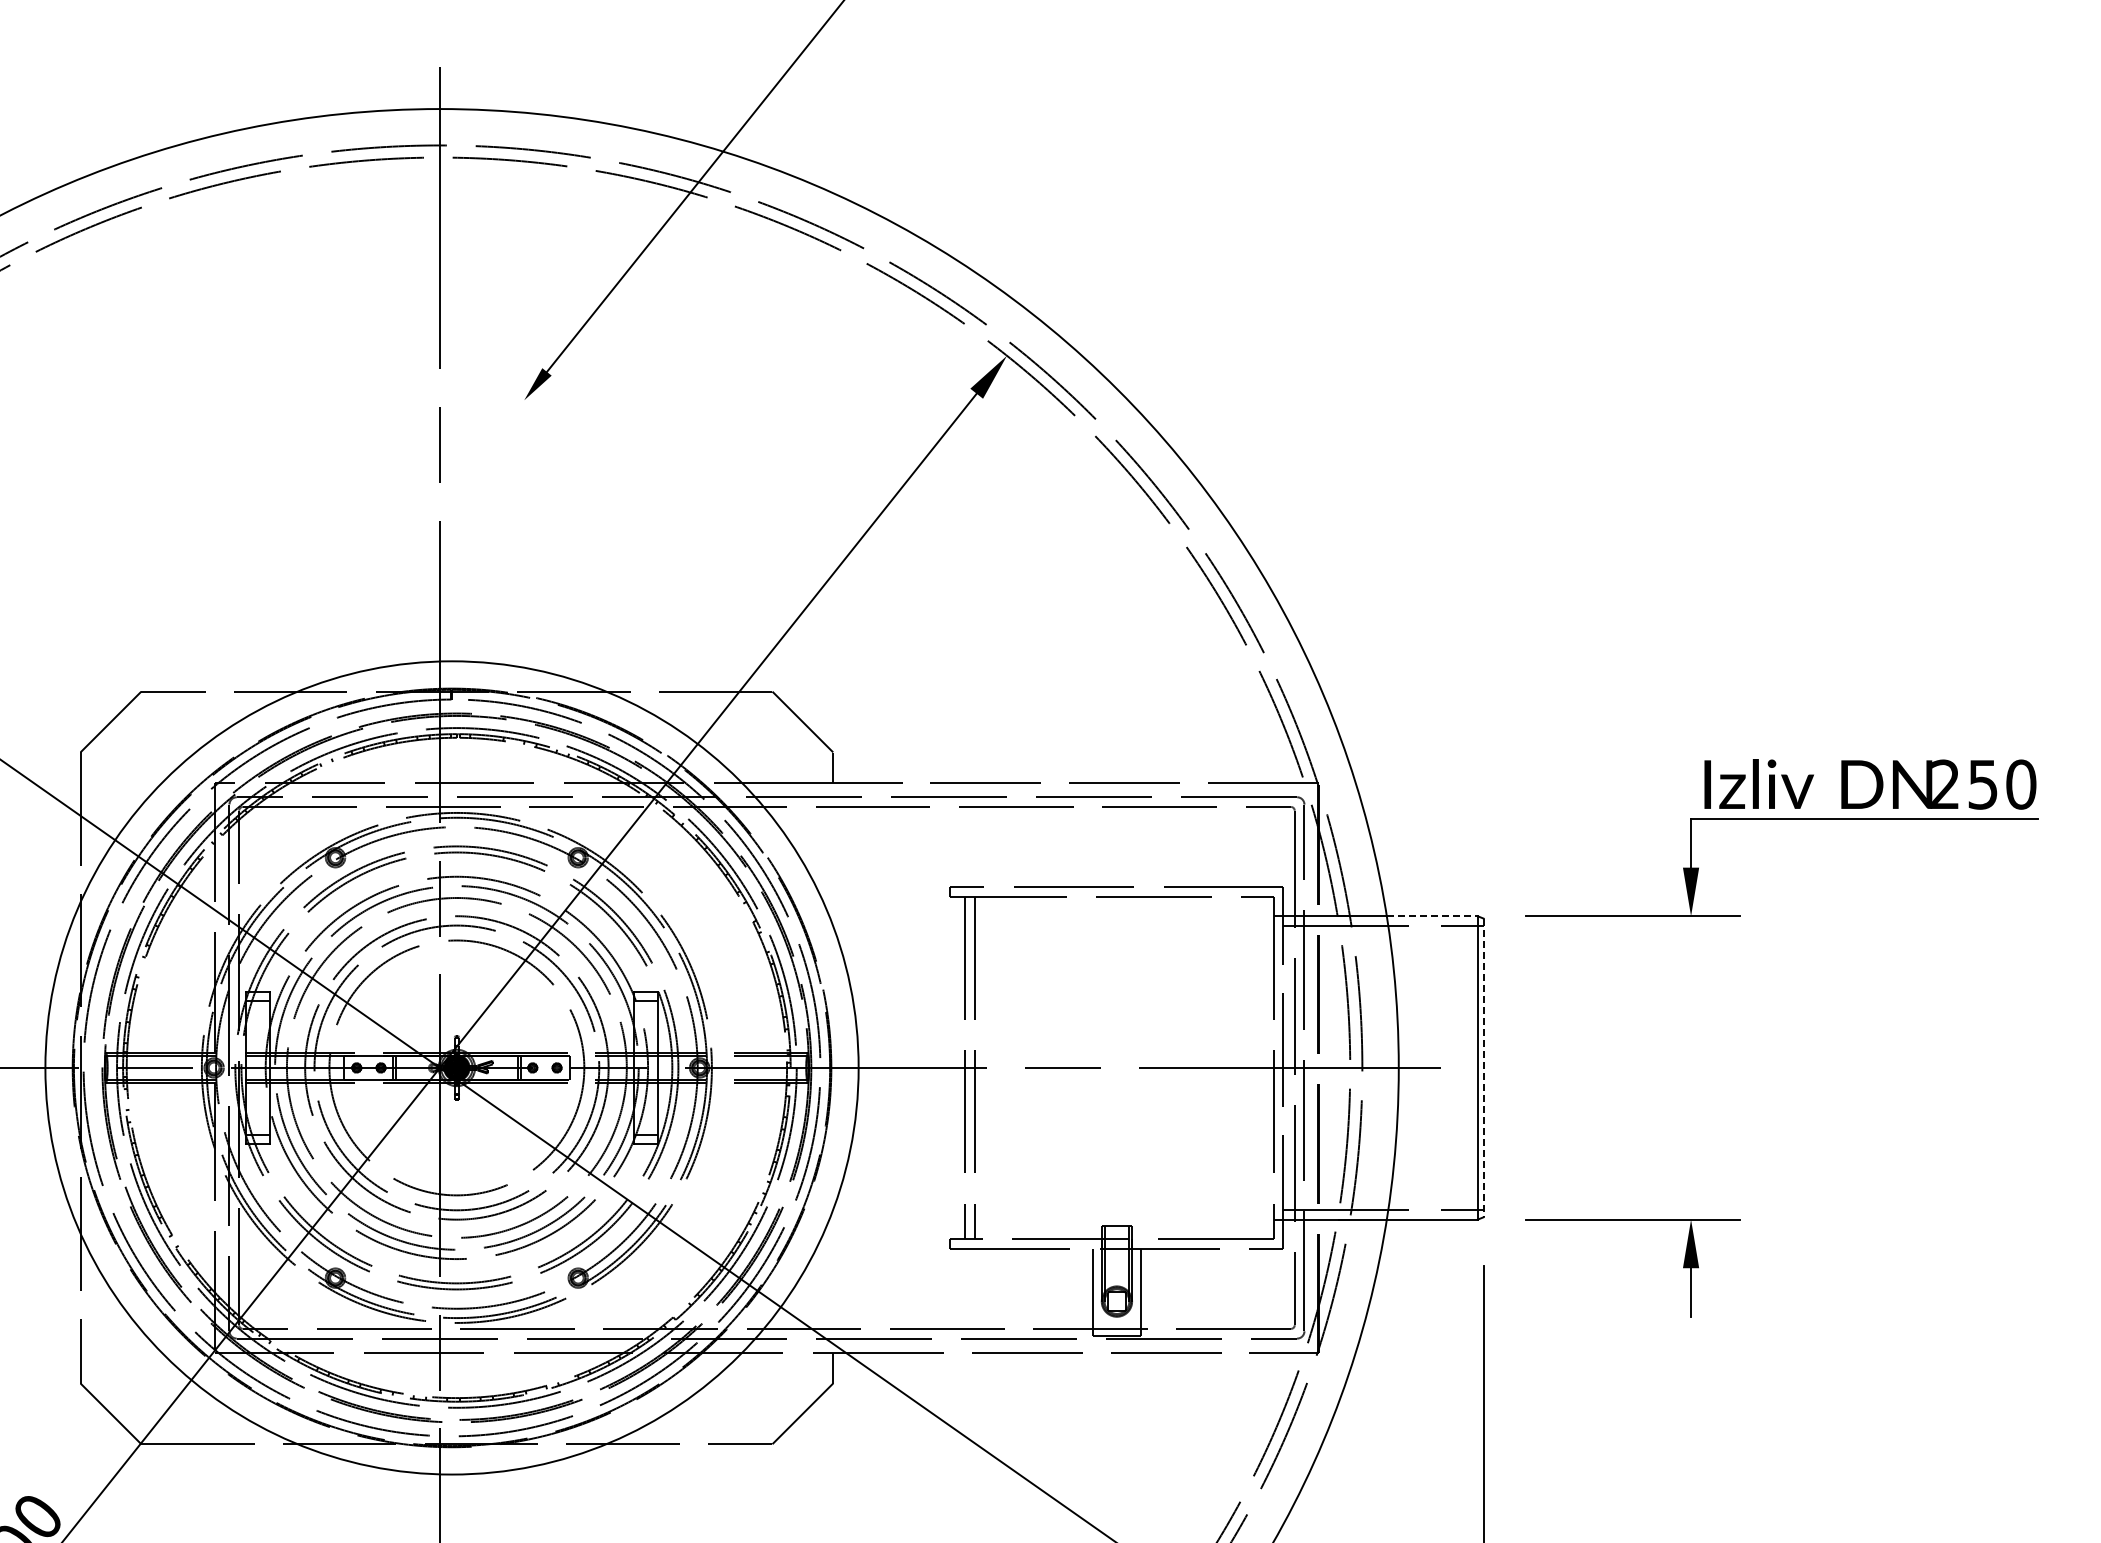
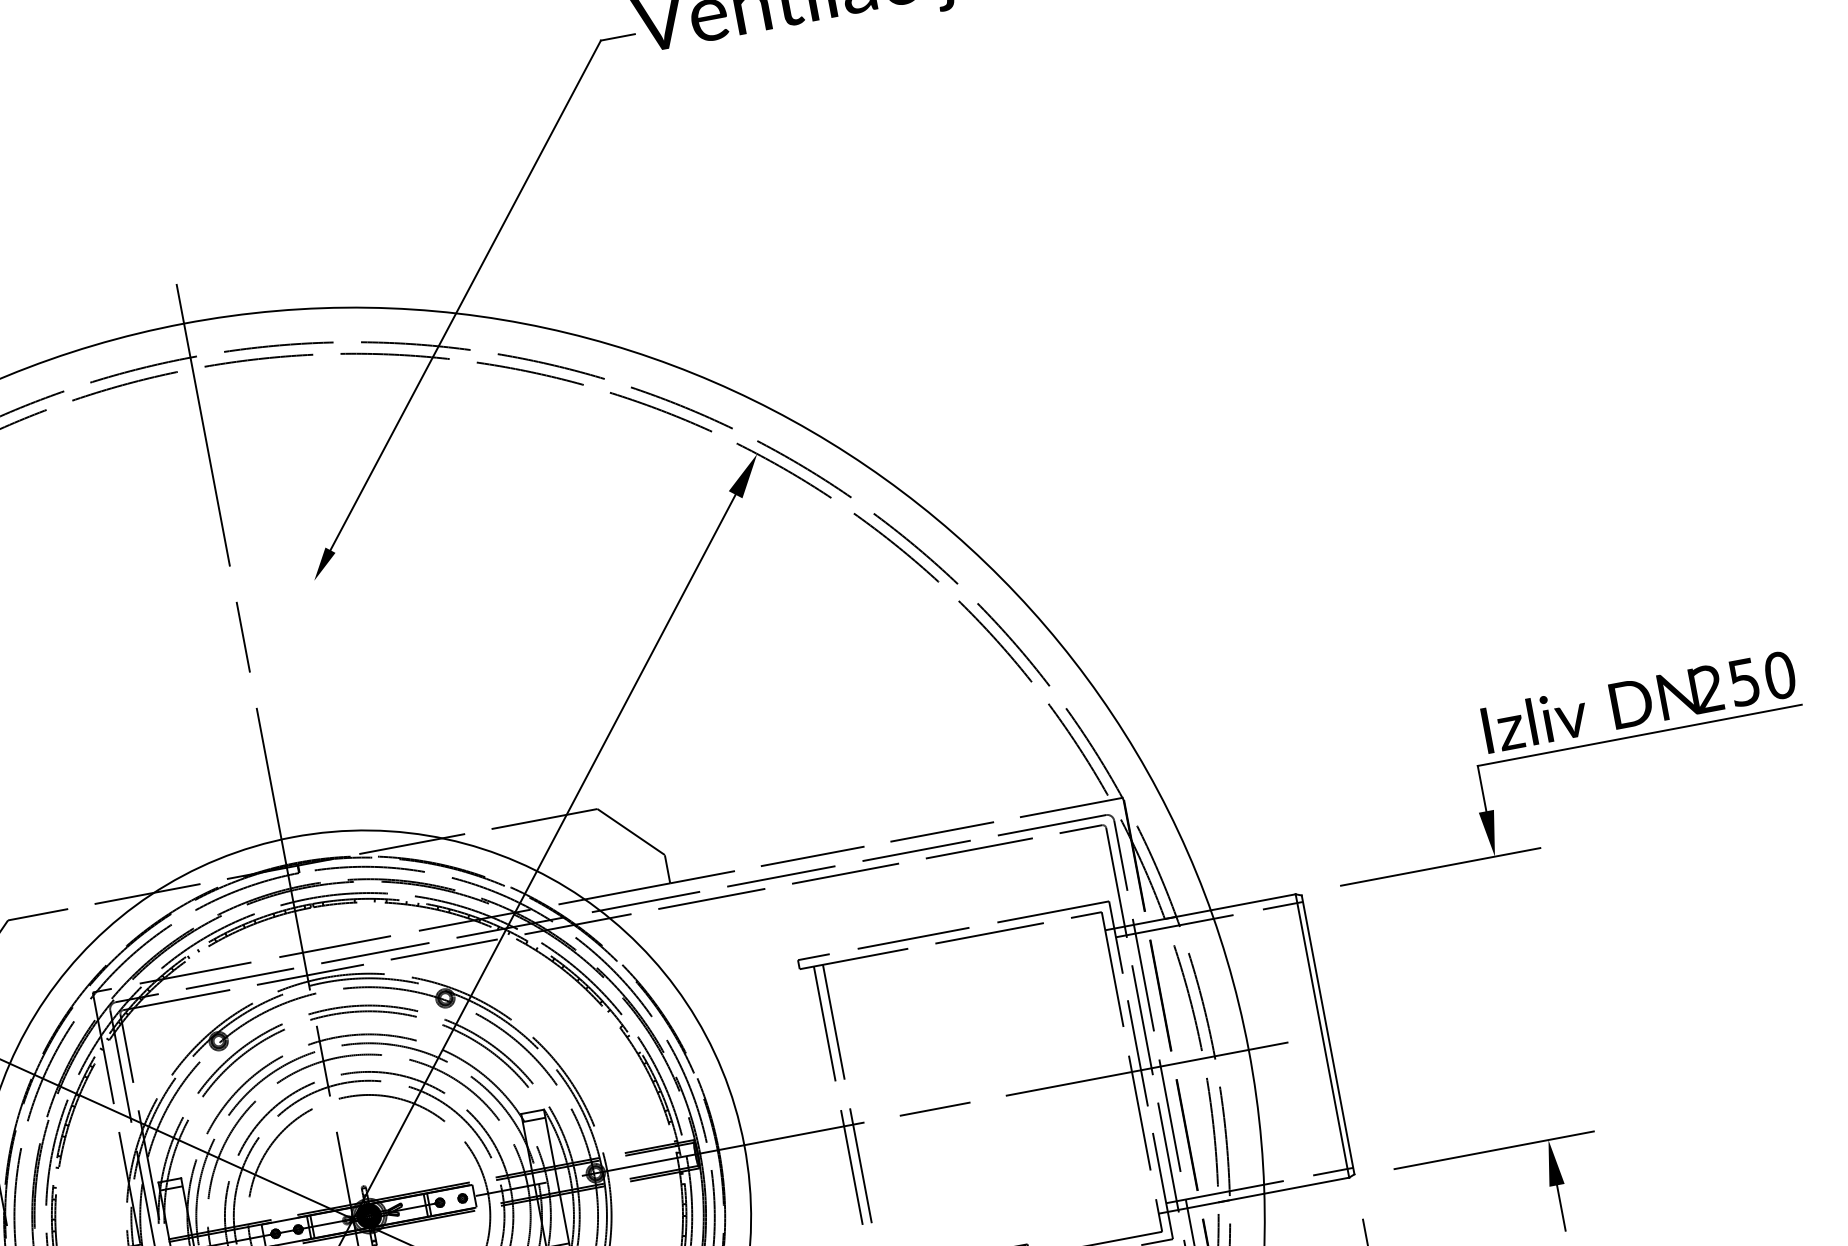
line: (1432, 916) -> (1253, 902), dashed -> solid
line: (1483, 1068) -> (1327, 1035), dashed -> solid

